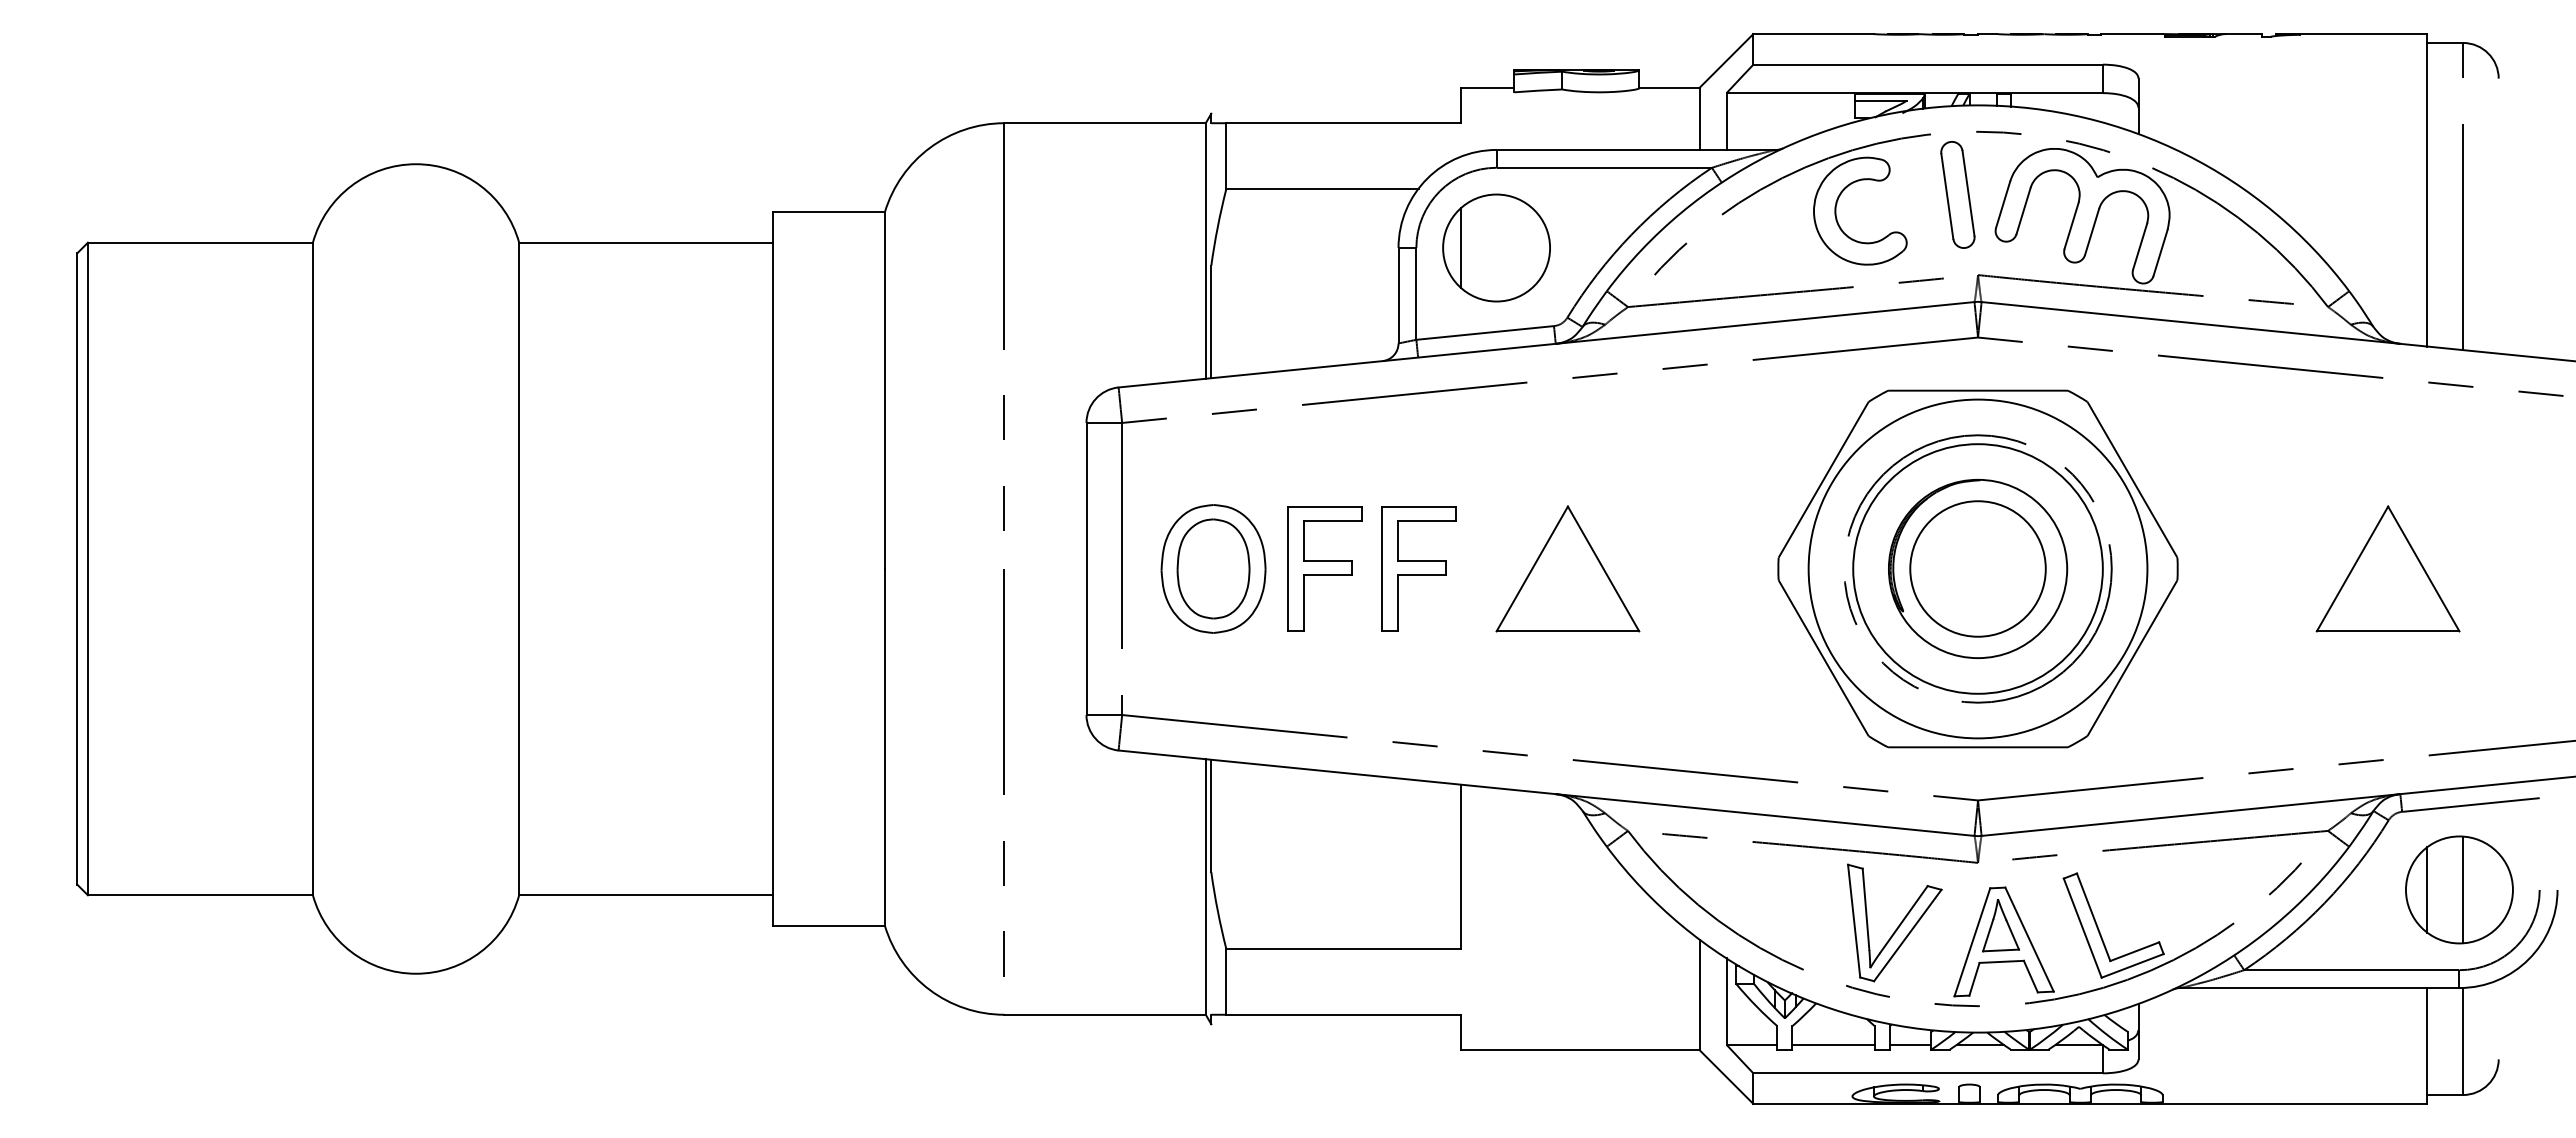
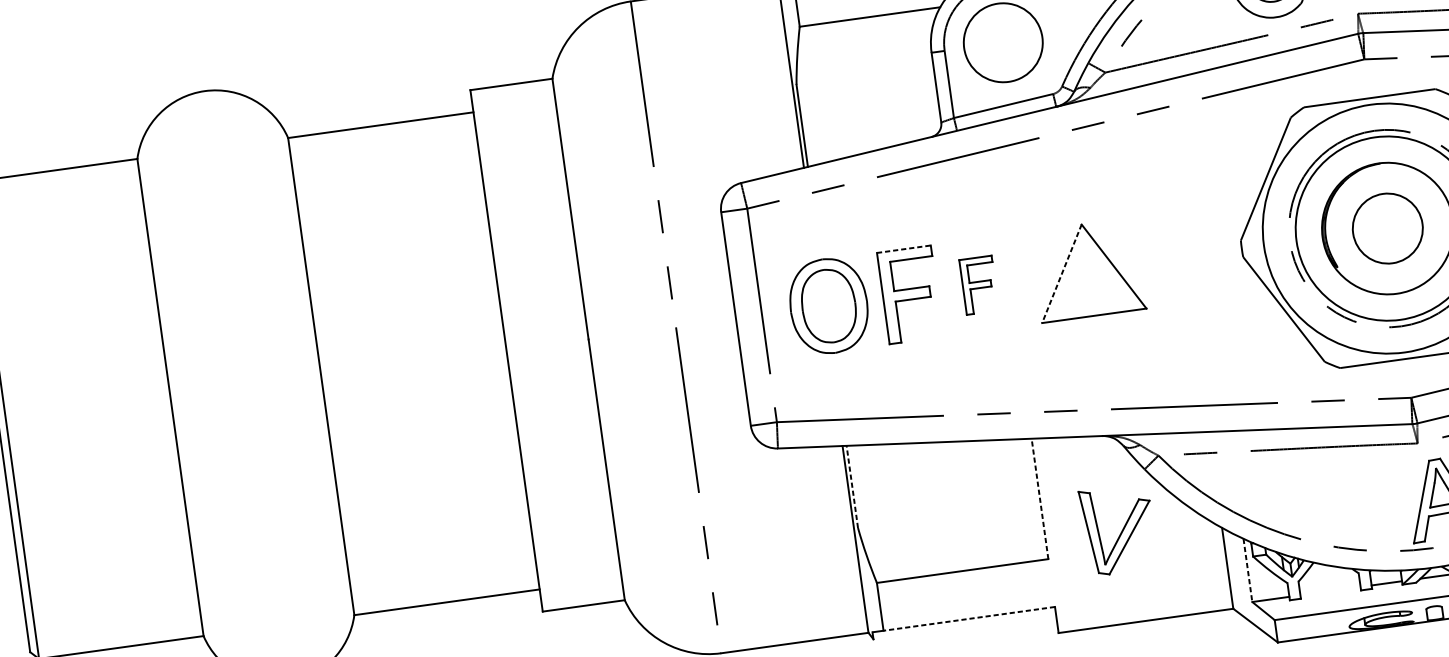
line: (1460, 247) -> (976, 46), removed
line: (1324, 506) -> (903, 249), solid -> dashed
part: (1418, 568) -> (978, 285), size x0.6
circle: (1977, 568) -> (1387, 228), size x0.7
line: (1532, 569) -> (1062, 274), solid -> dashed
line: (1211, 815) -> (852, 486), solid -> dashed
line: (1460, 866) -> (1039, 498), solid -> dashed
part: (1894, 922) -> (1118, 529), moved
line: (1726, 1002) -> (1247, 571), solid -> dashed
line: (1343, 1014) -> (969, 618), solid -> dashed
line: (1833, 1044) -> (1330, 590), removed

